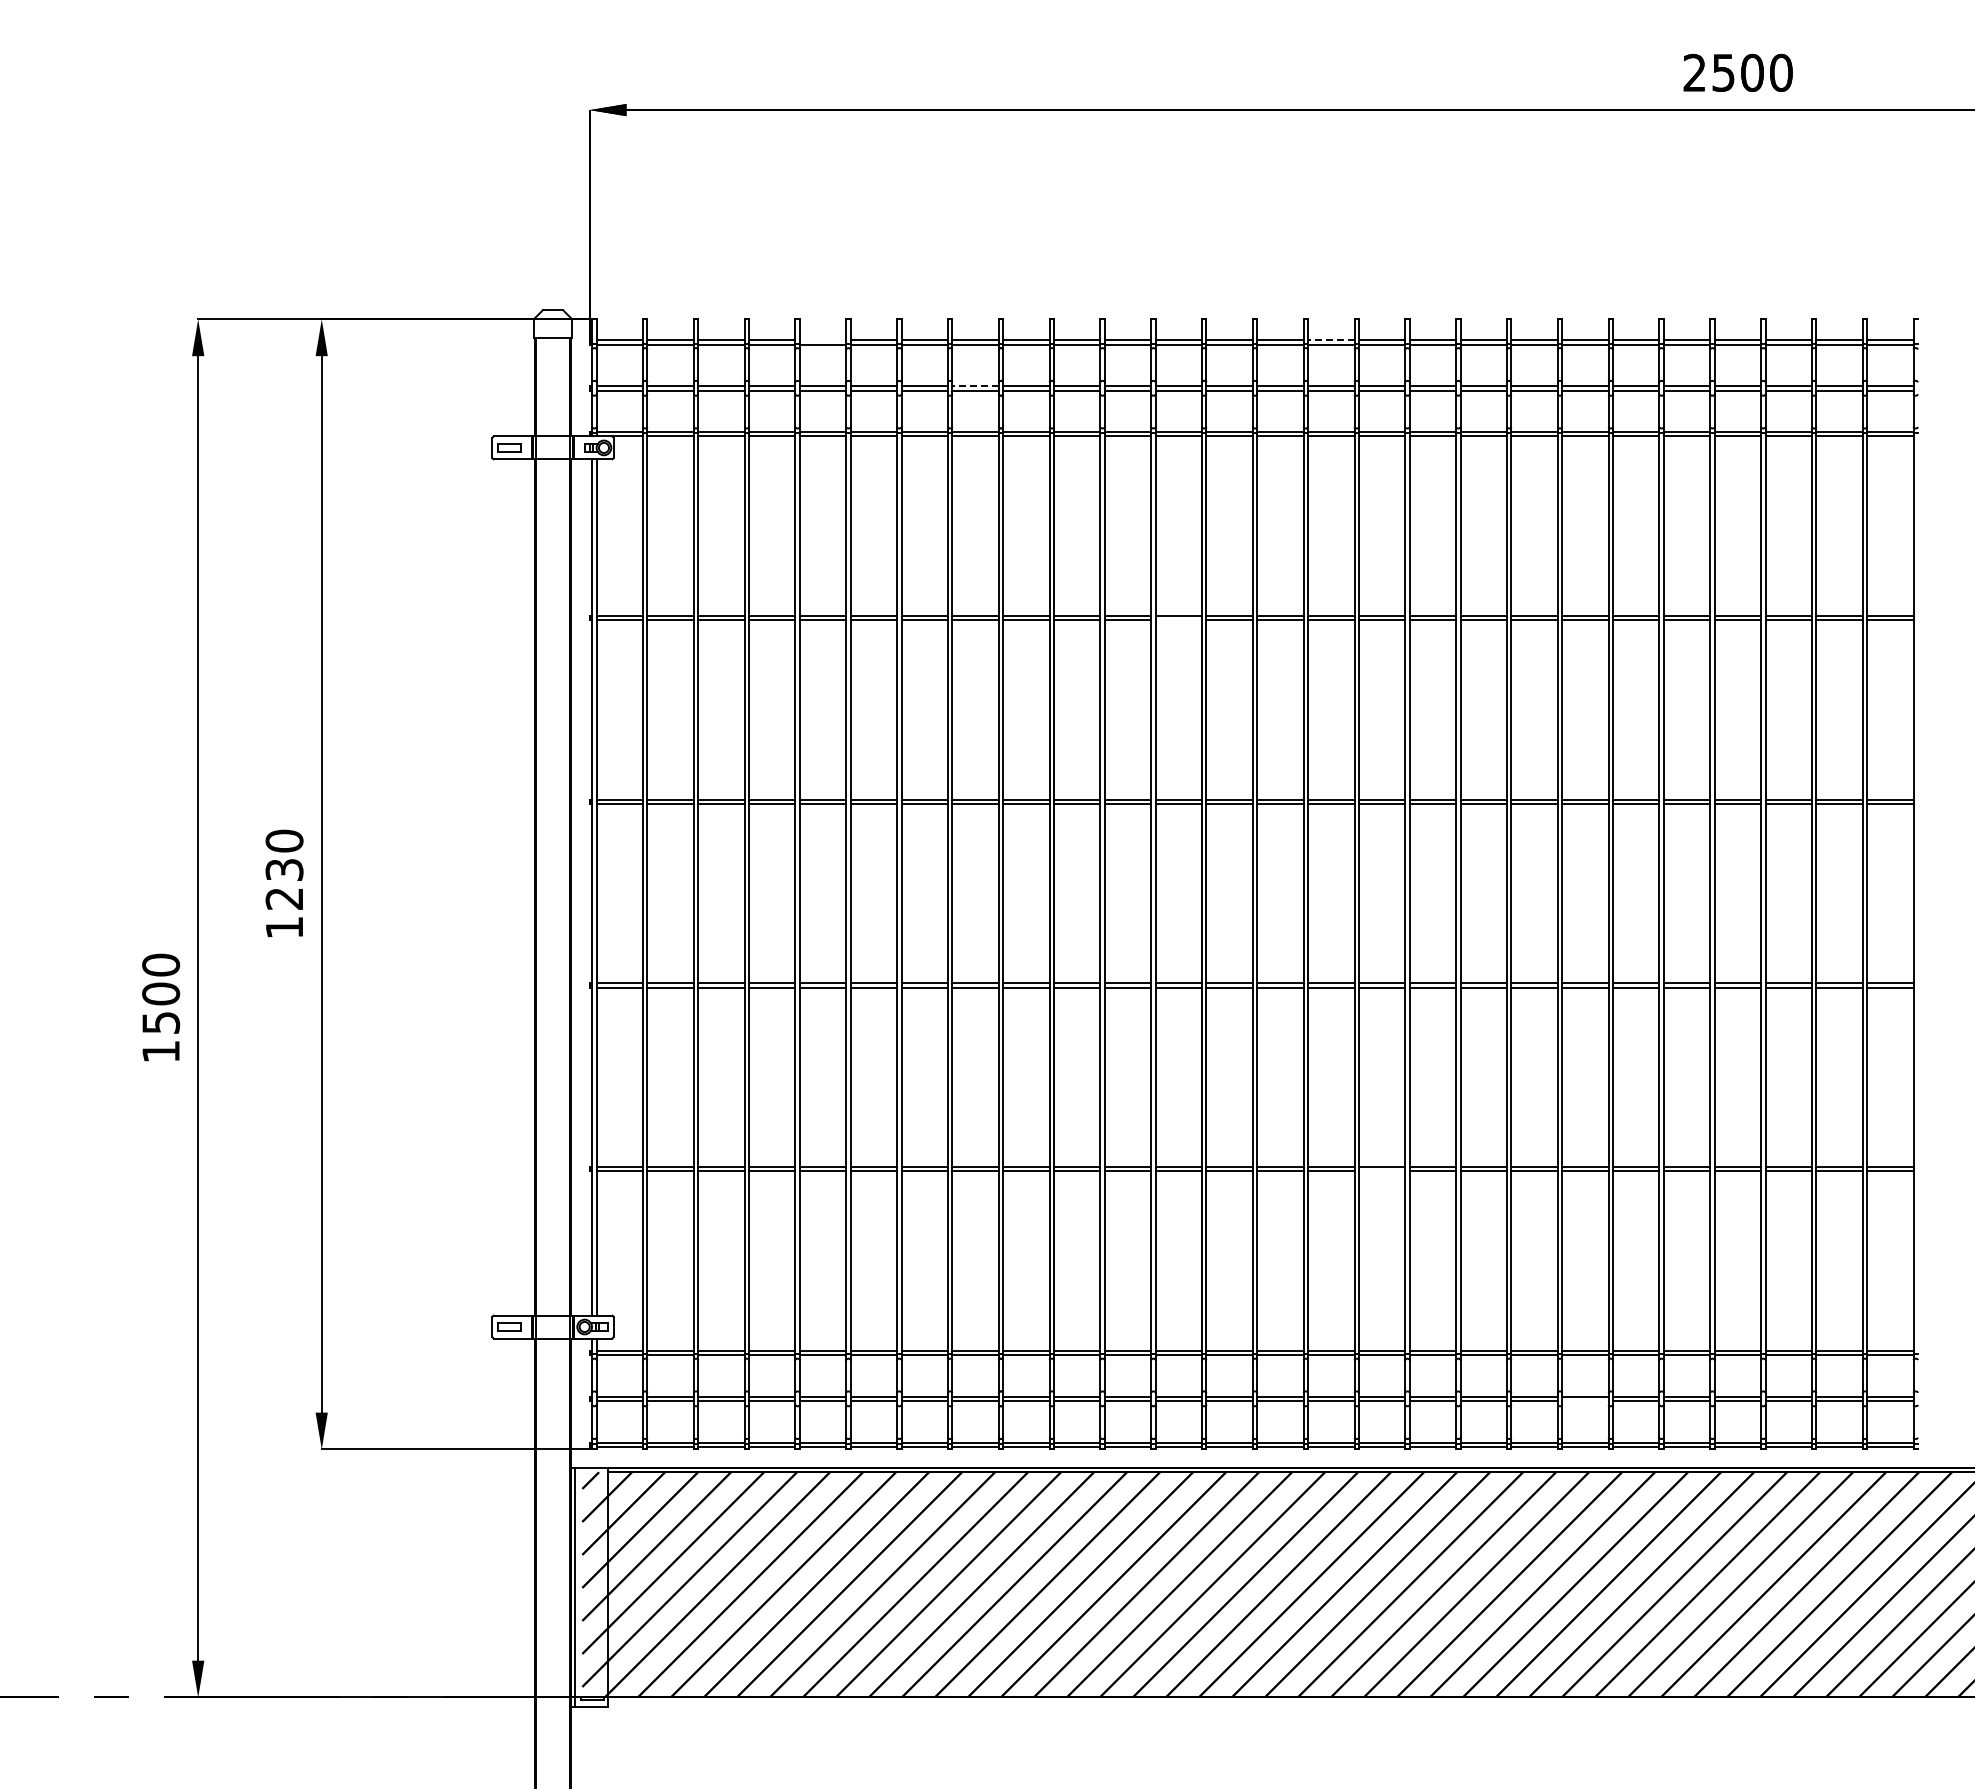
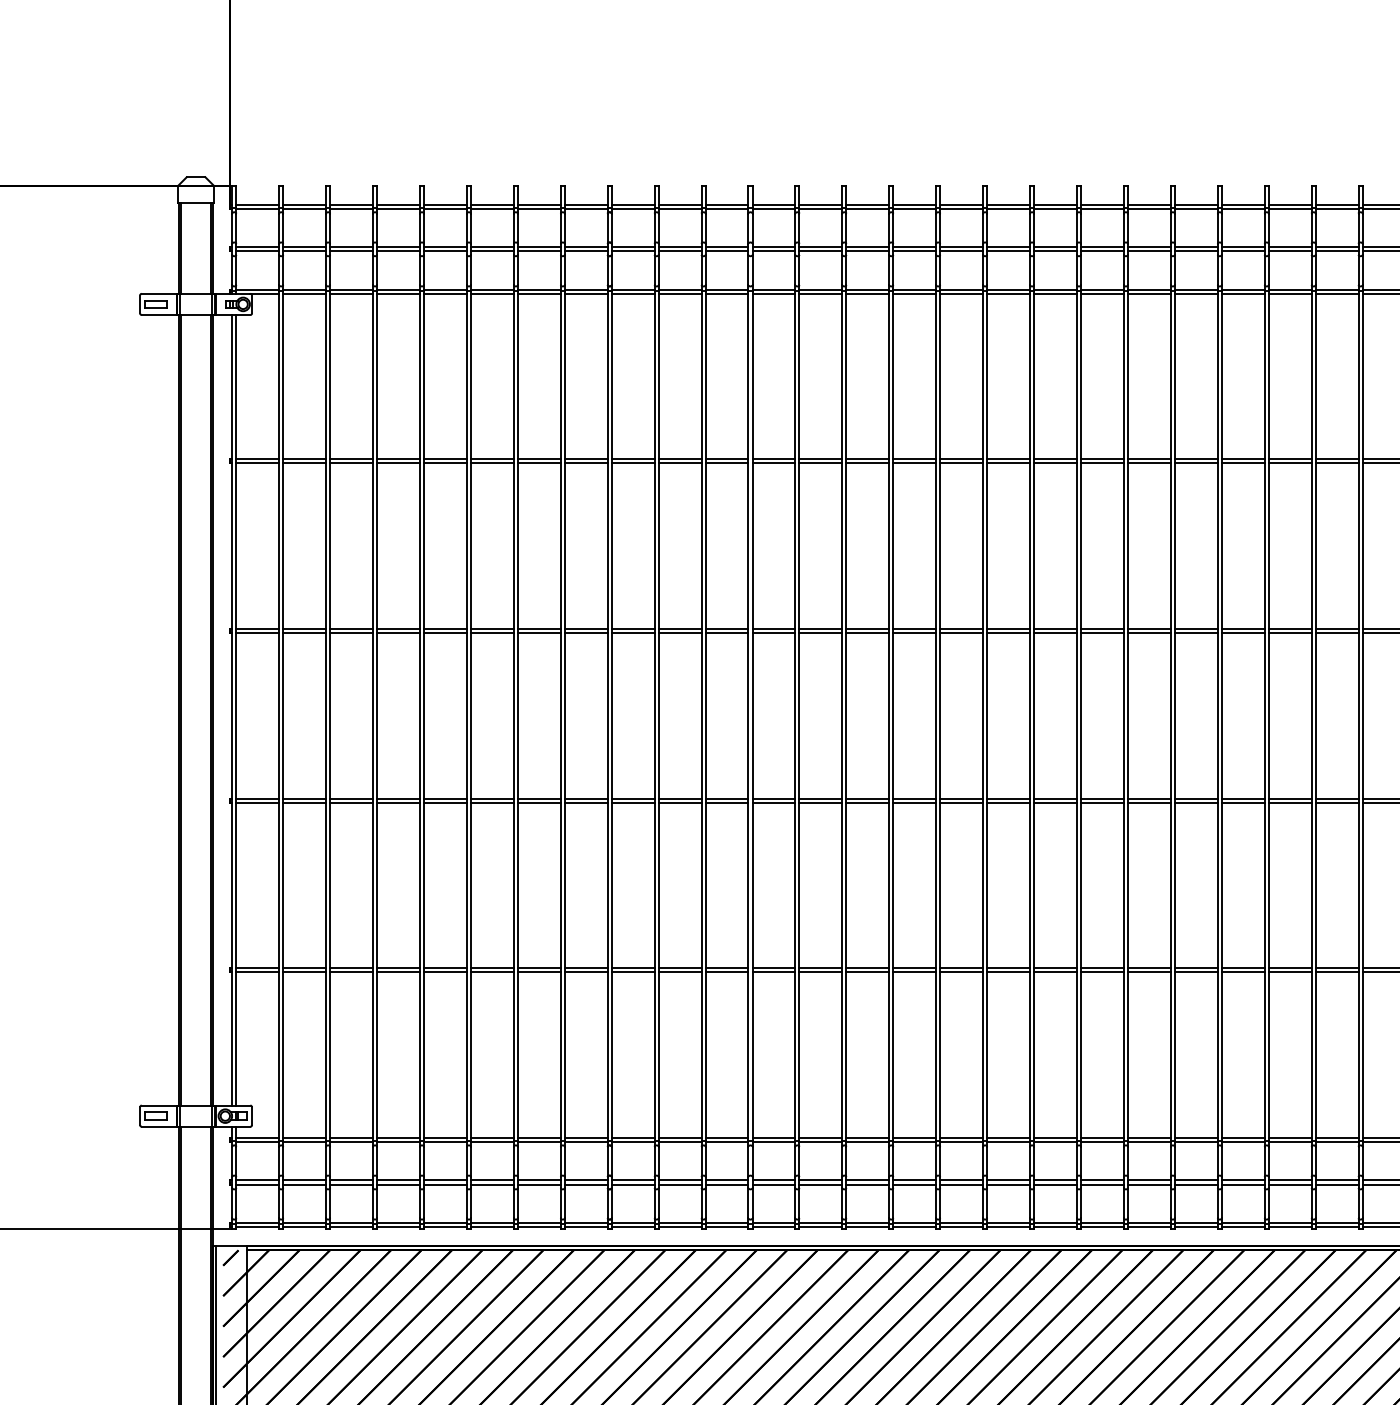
line: (822, 340) -> (444, 205), added
line: (1330, 340) -> (914, 205), dashed -> solid
line: (975, 386) -> (586, 247), dashed -> solid
line: (1178, 620) -> (773, 463), added
line: (1381, 1171) -> (961, 972), added
line: (1585, 1401) -> (1149, 1184), added

